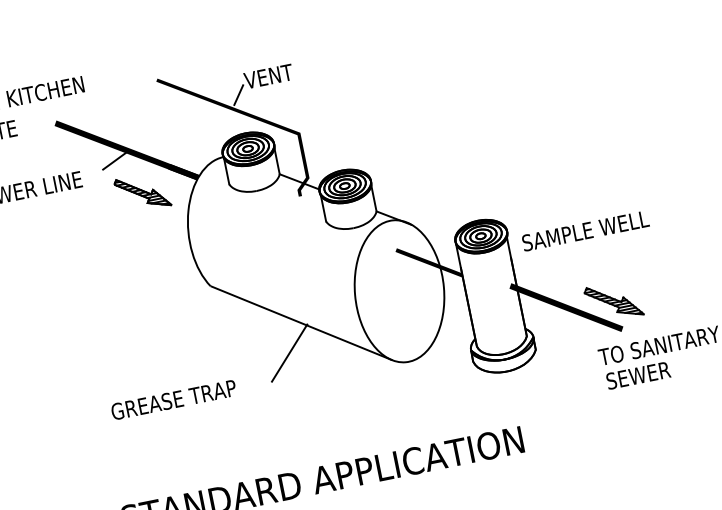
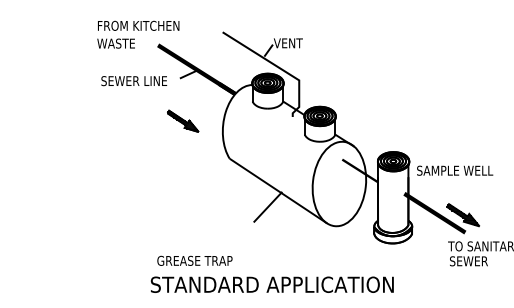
part: (142, 191) -> (183, 120), moved
text: (172, 399) -> (194, 260), moved

